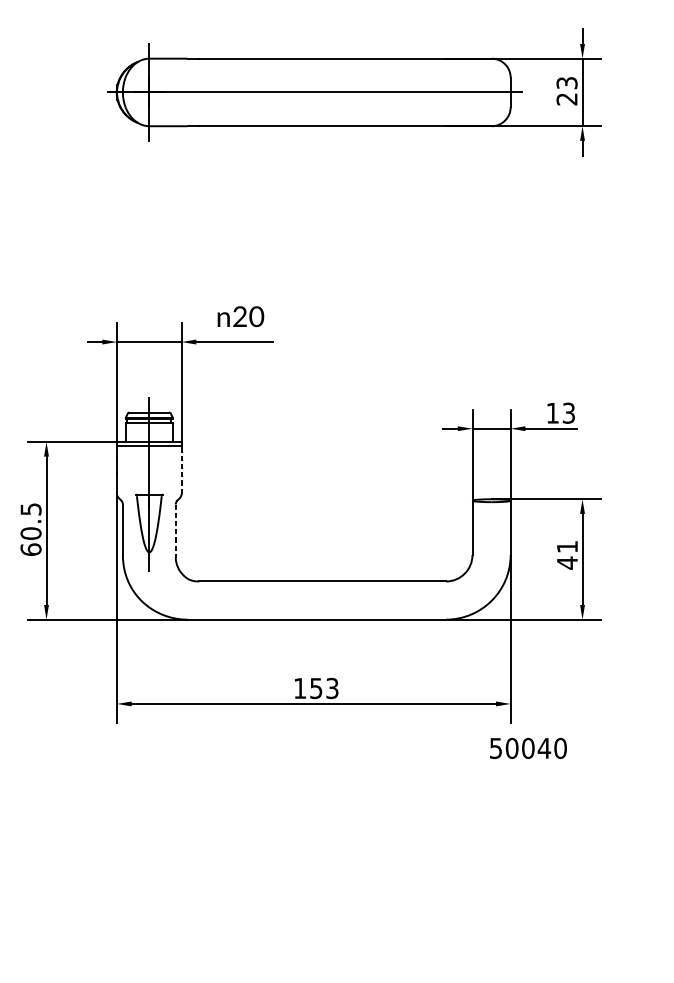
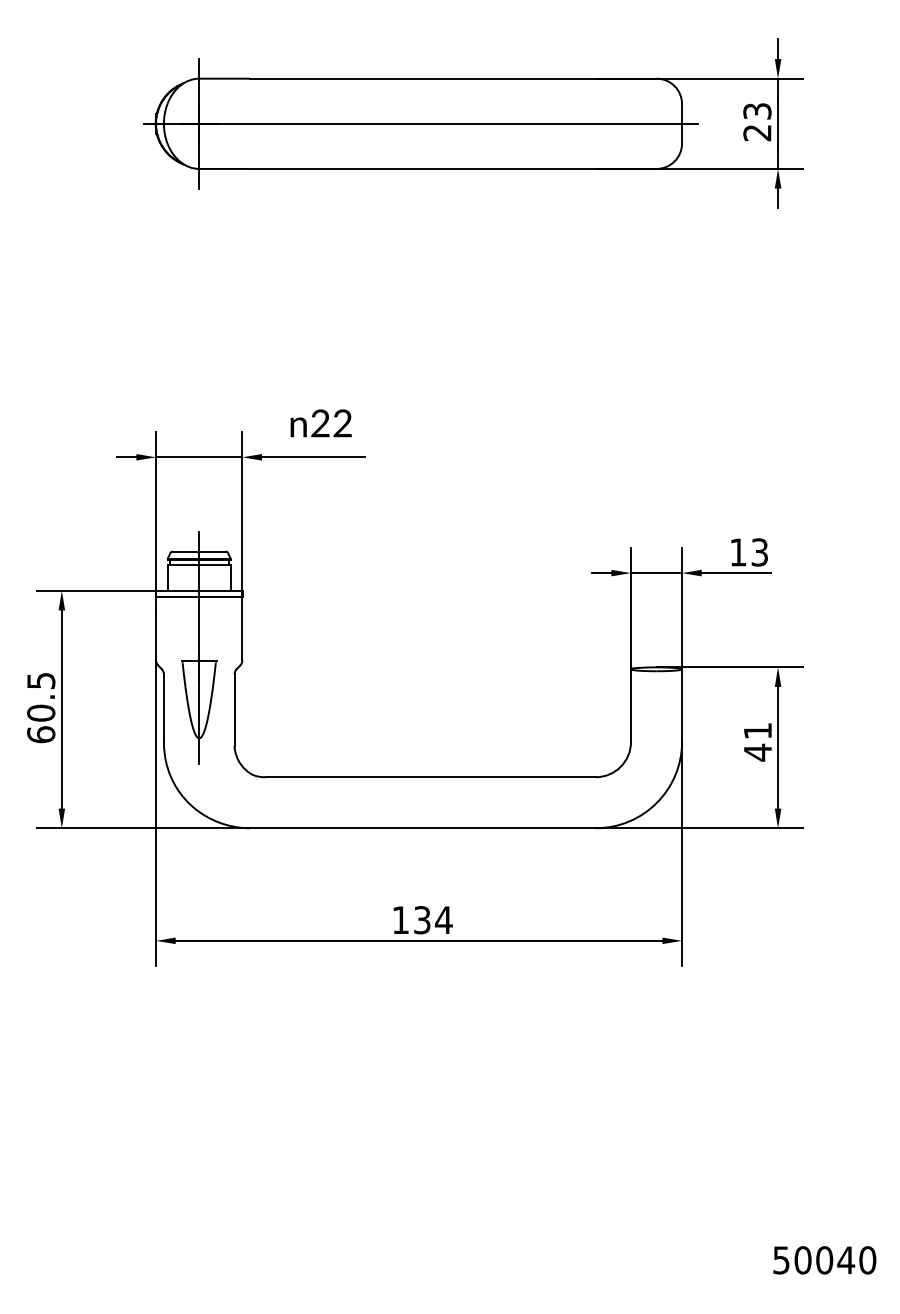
text: (256, 316) -> (342, 423), 20 -> 22
line: (181, 470) -> (242, 628), dashed -> solid
line: (175, 531) -> (234, 710), dashed -> solid
text: (324, 688) -> (433, 920), 153 -> 134
text: (528, 748) -> (824, 1260), moved

